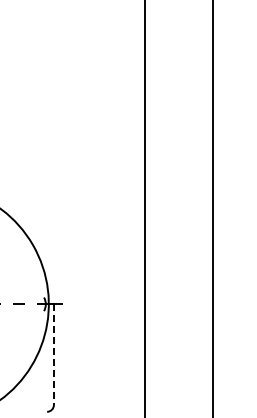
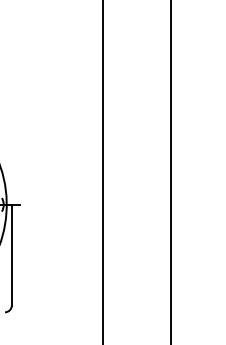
line: (53, 355) -> (11, 255), dashed -> solid

